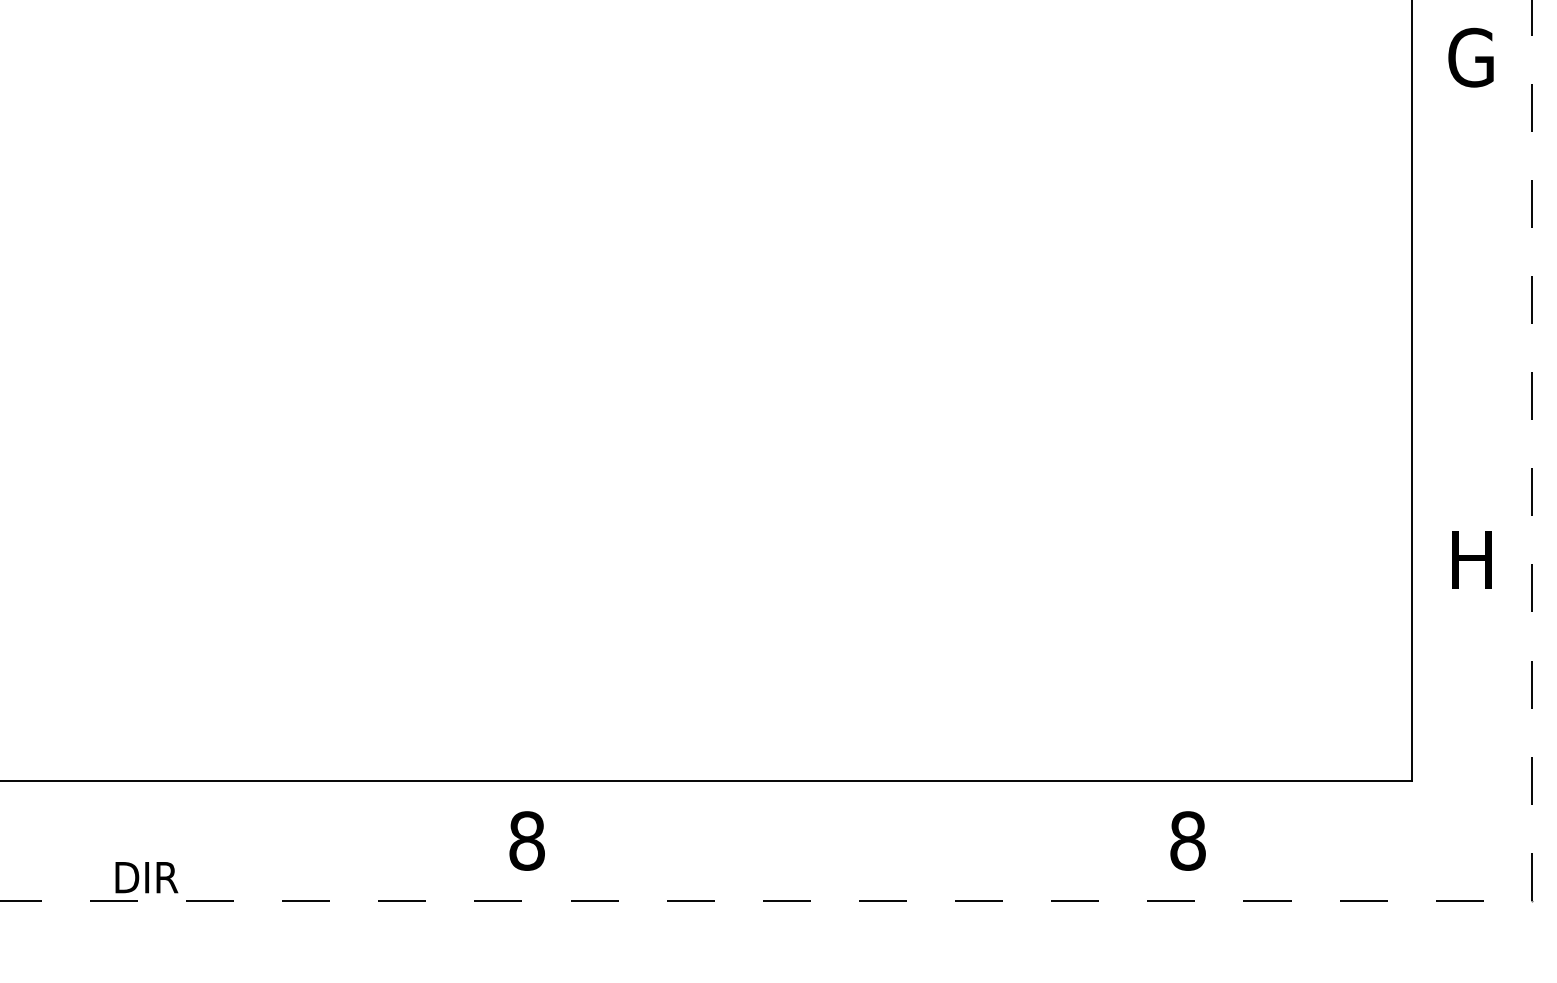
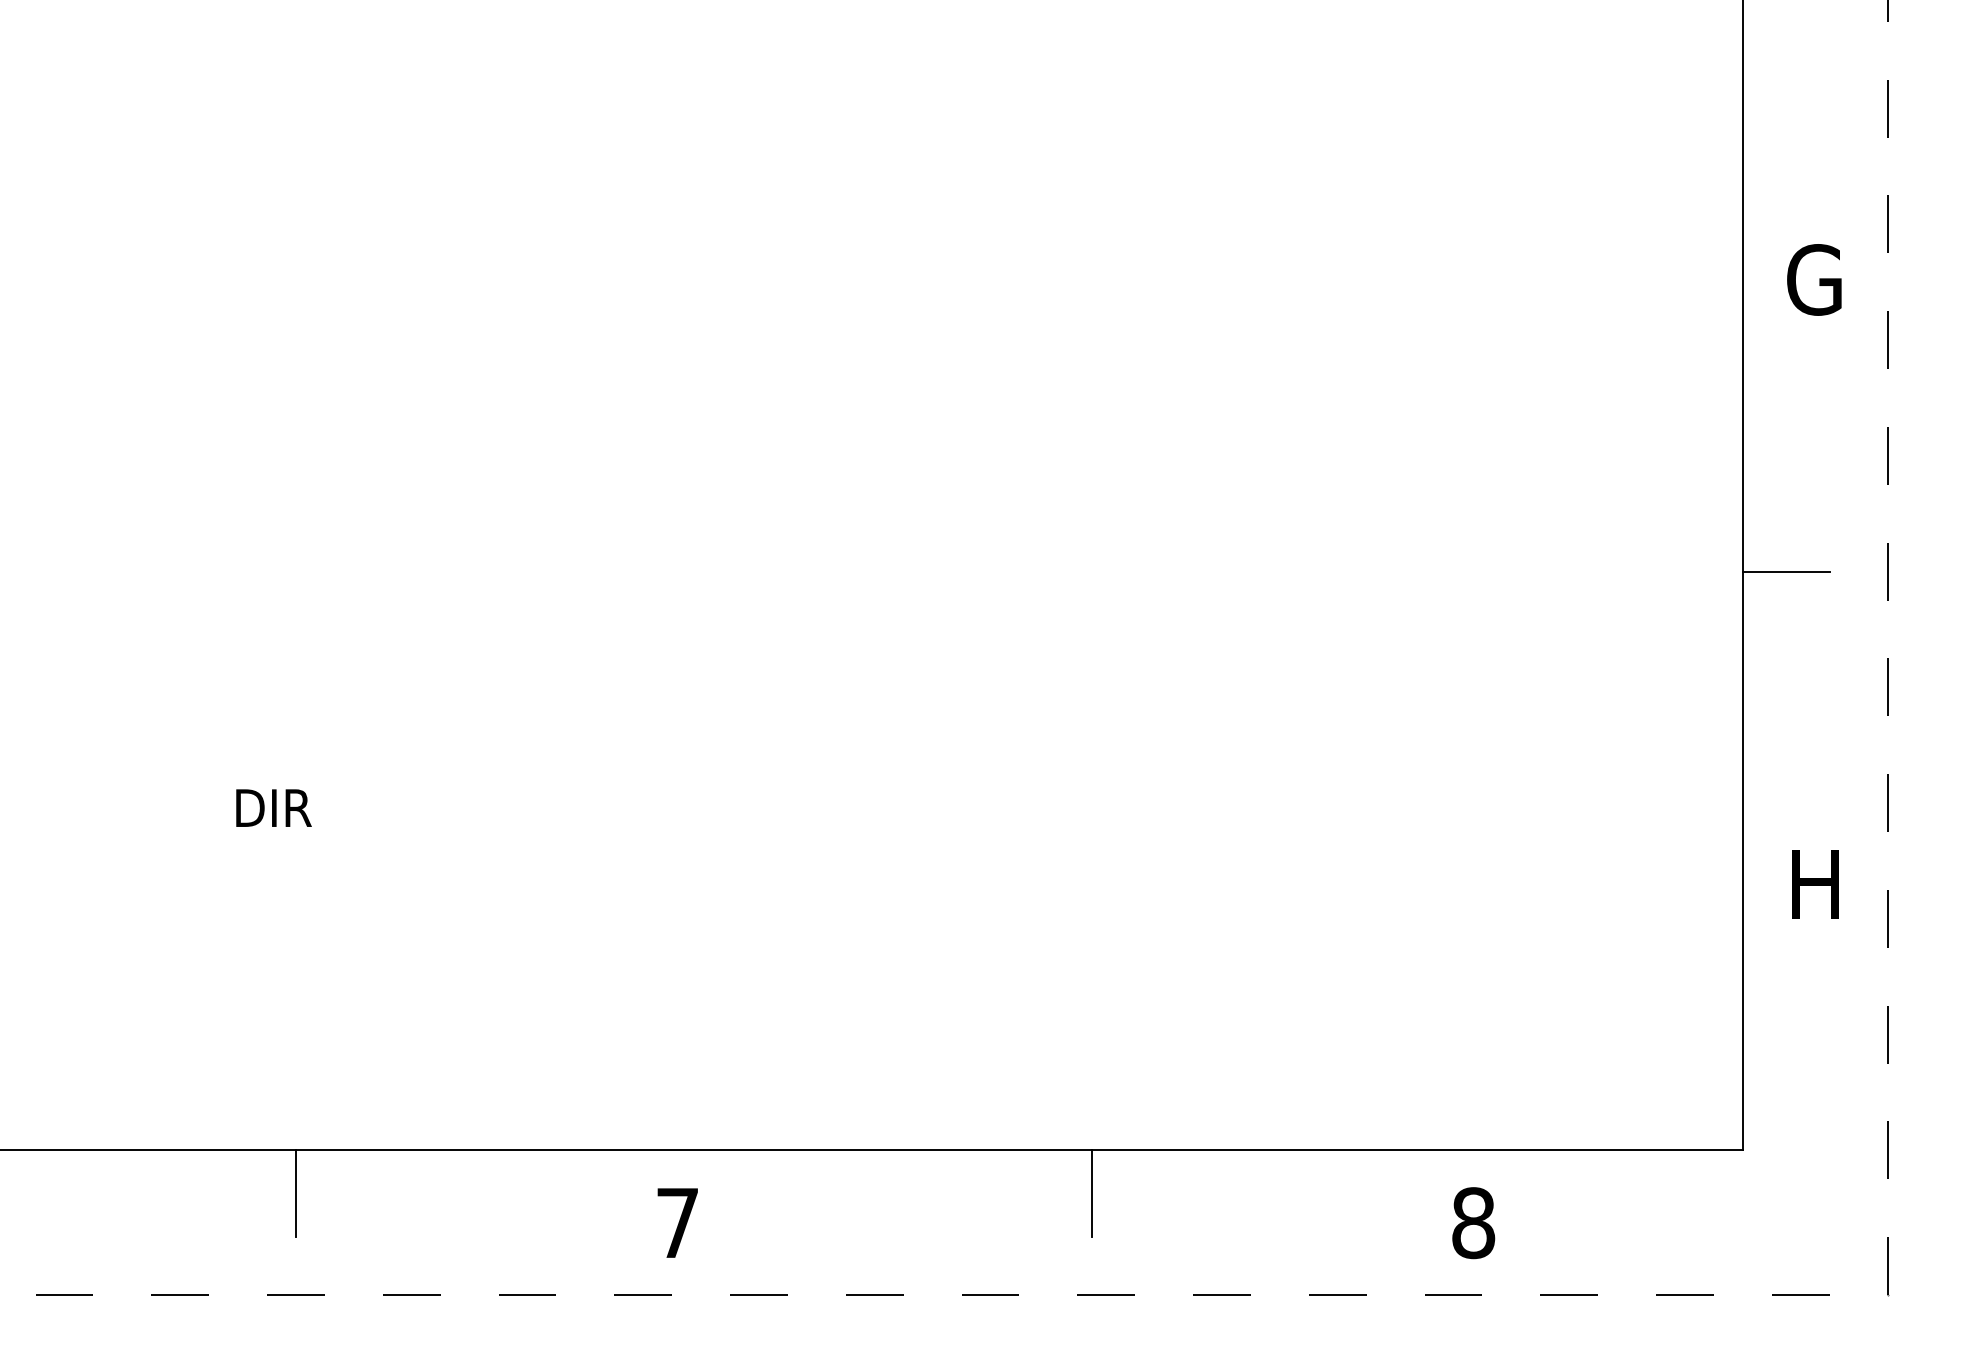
line: (1447, 299) -> (1785, 571), added
line: (209, 816) -> (295, 1193), added
line: (870, 816) -> (1091, 1193), added
text: (526, 841) -> (677, 1223), 8 -> 7
text: (146, 877) -> (273, 807), moved

